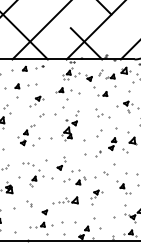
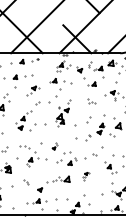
part: (102, 113) -> (91, 101), size x0.6
part: (60, 162) -> (54, 145), size x0.6
part: (96, 197) -> (86, 176), size x0.6

